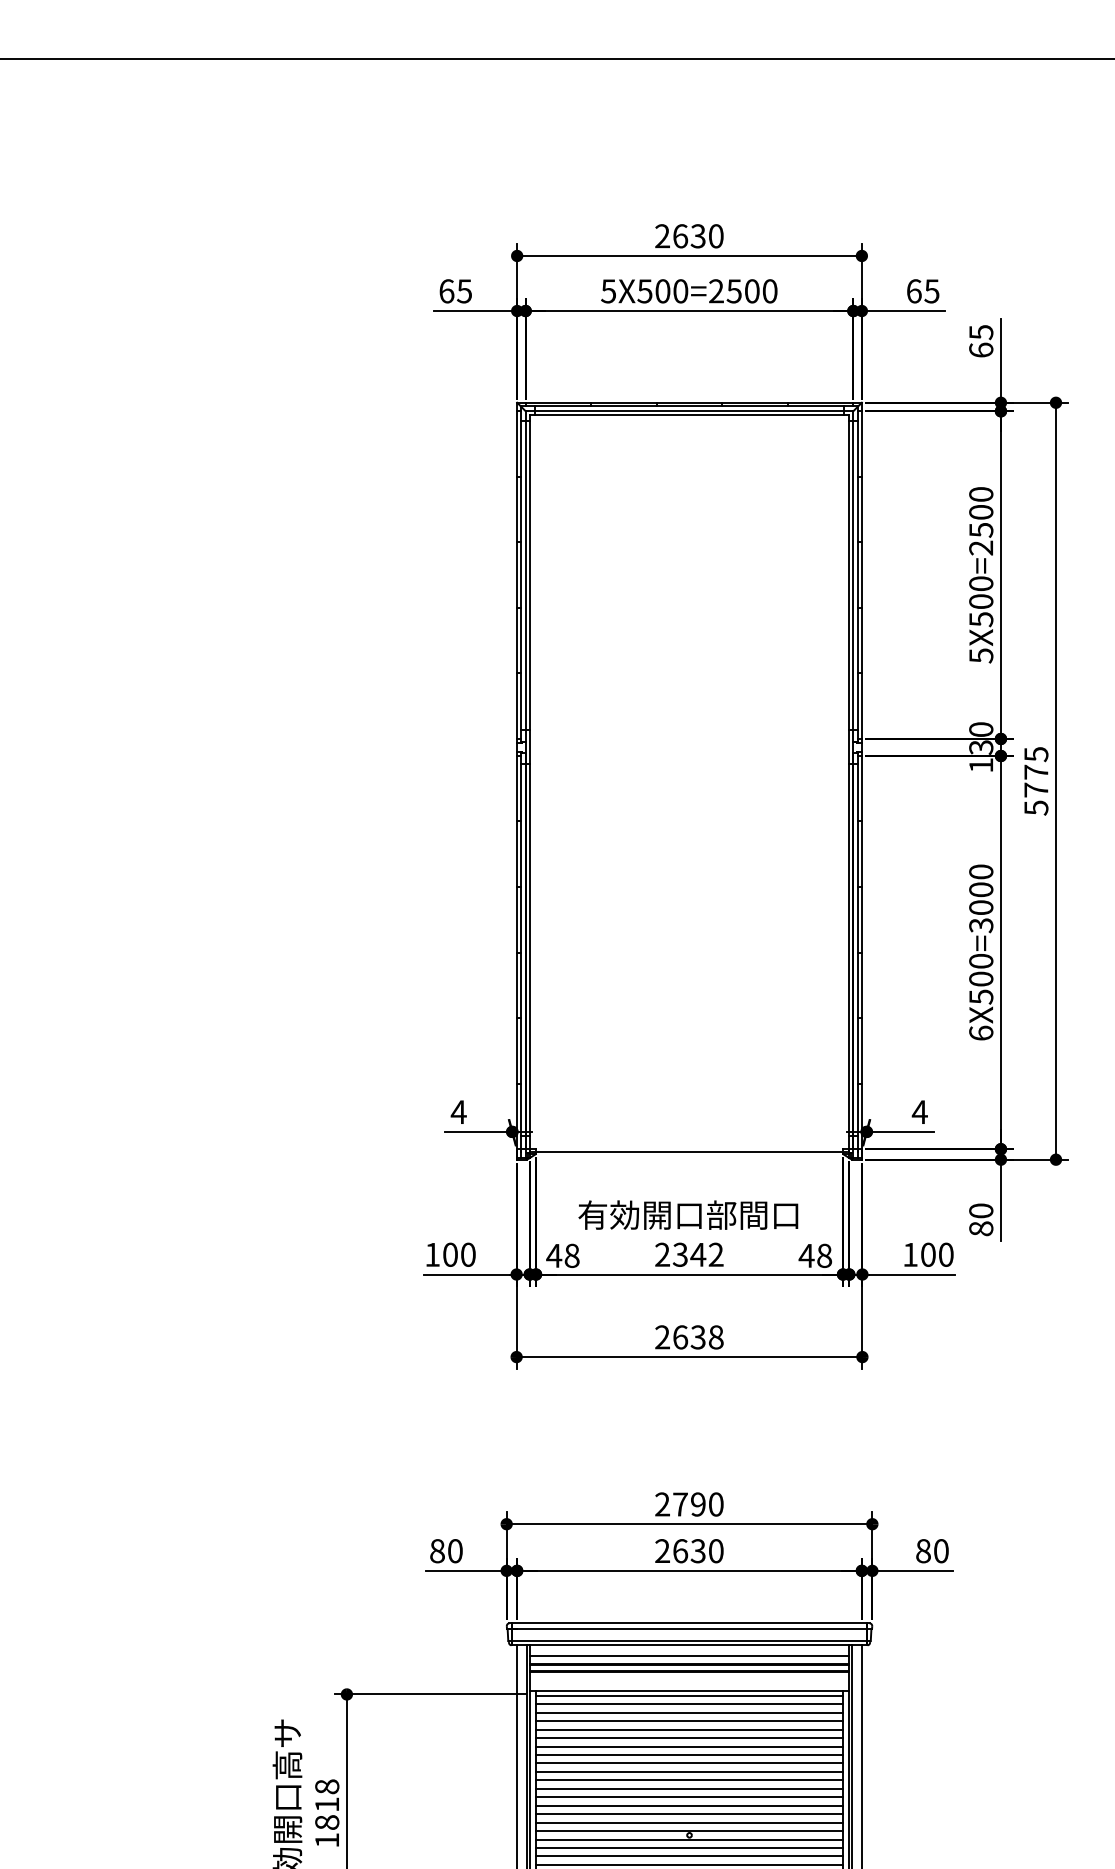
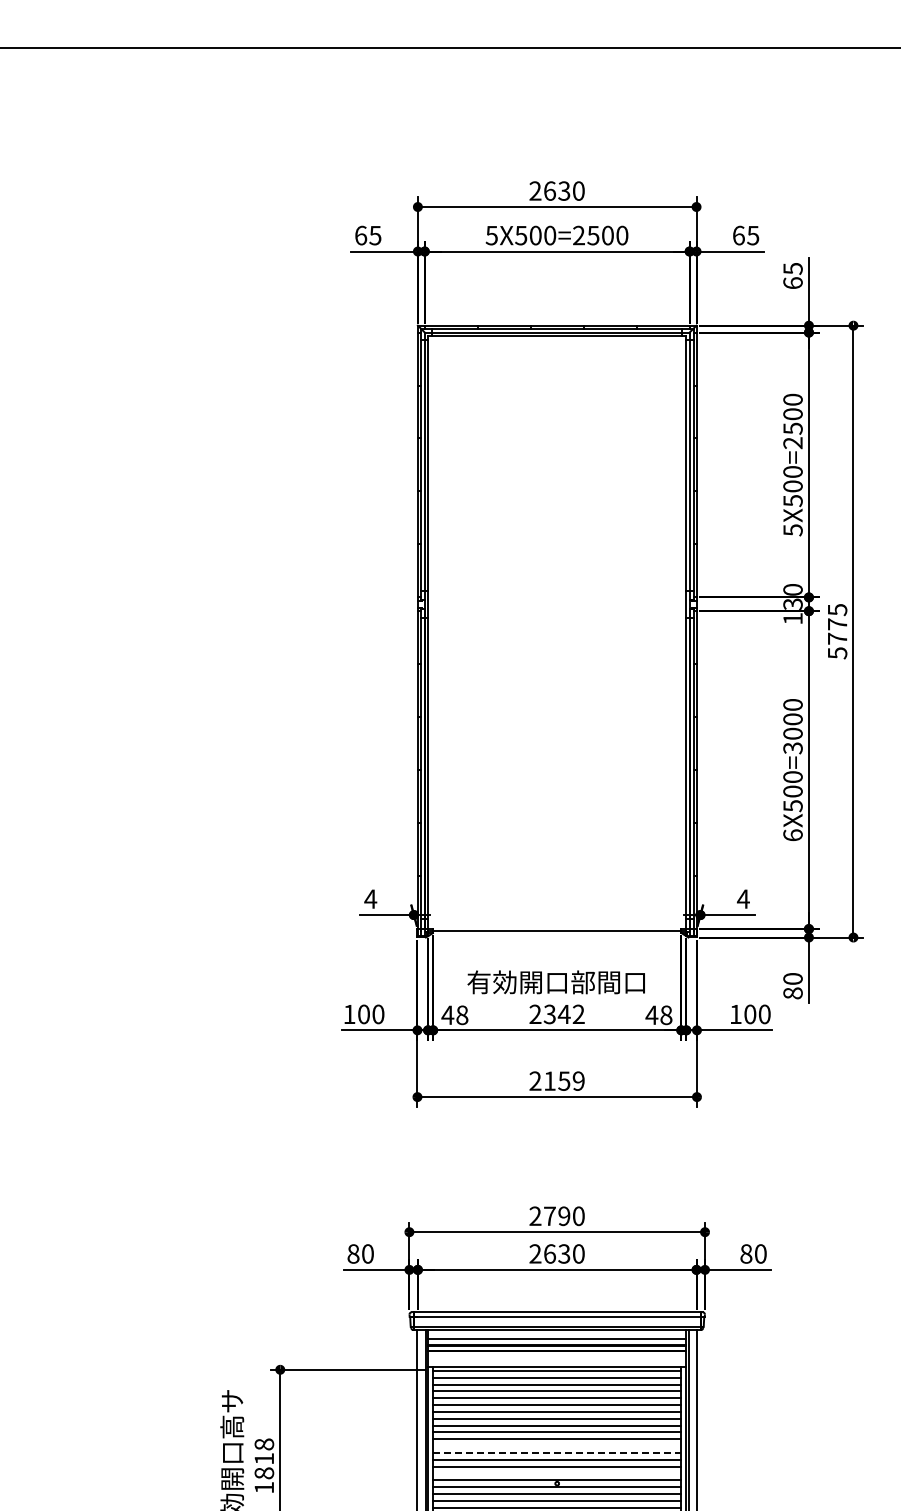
text: (698, 1336) -> (564, 1080), 2638 -> 2159
line: (689, 1789) -> (557, 1446), removed
line: (689, 1796) -> (557, 1452), solid -> dashed
line: (689, 1822) -> (557, 1473), removed

